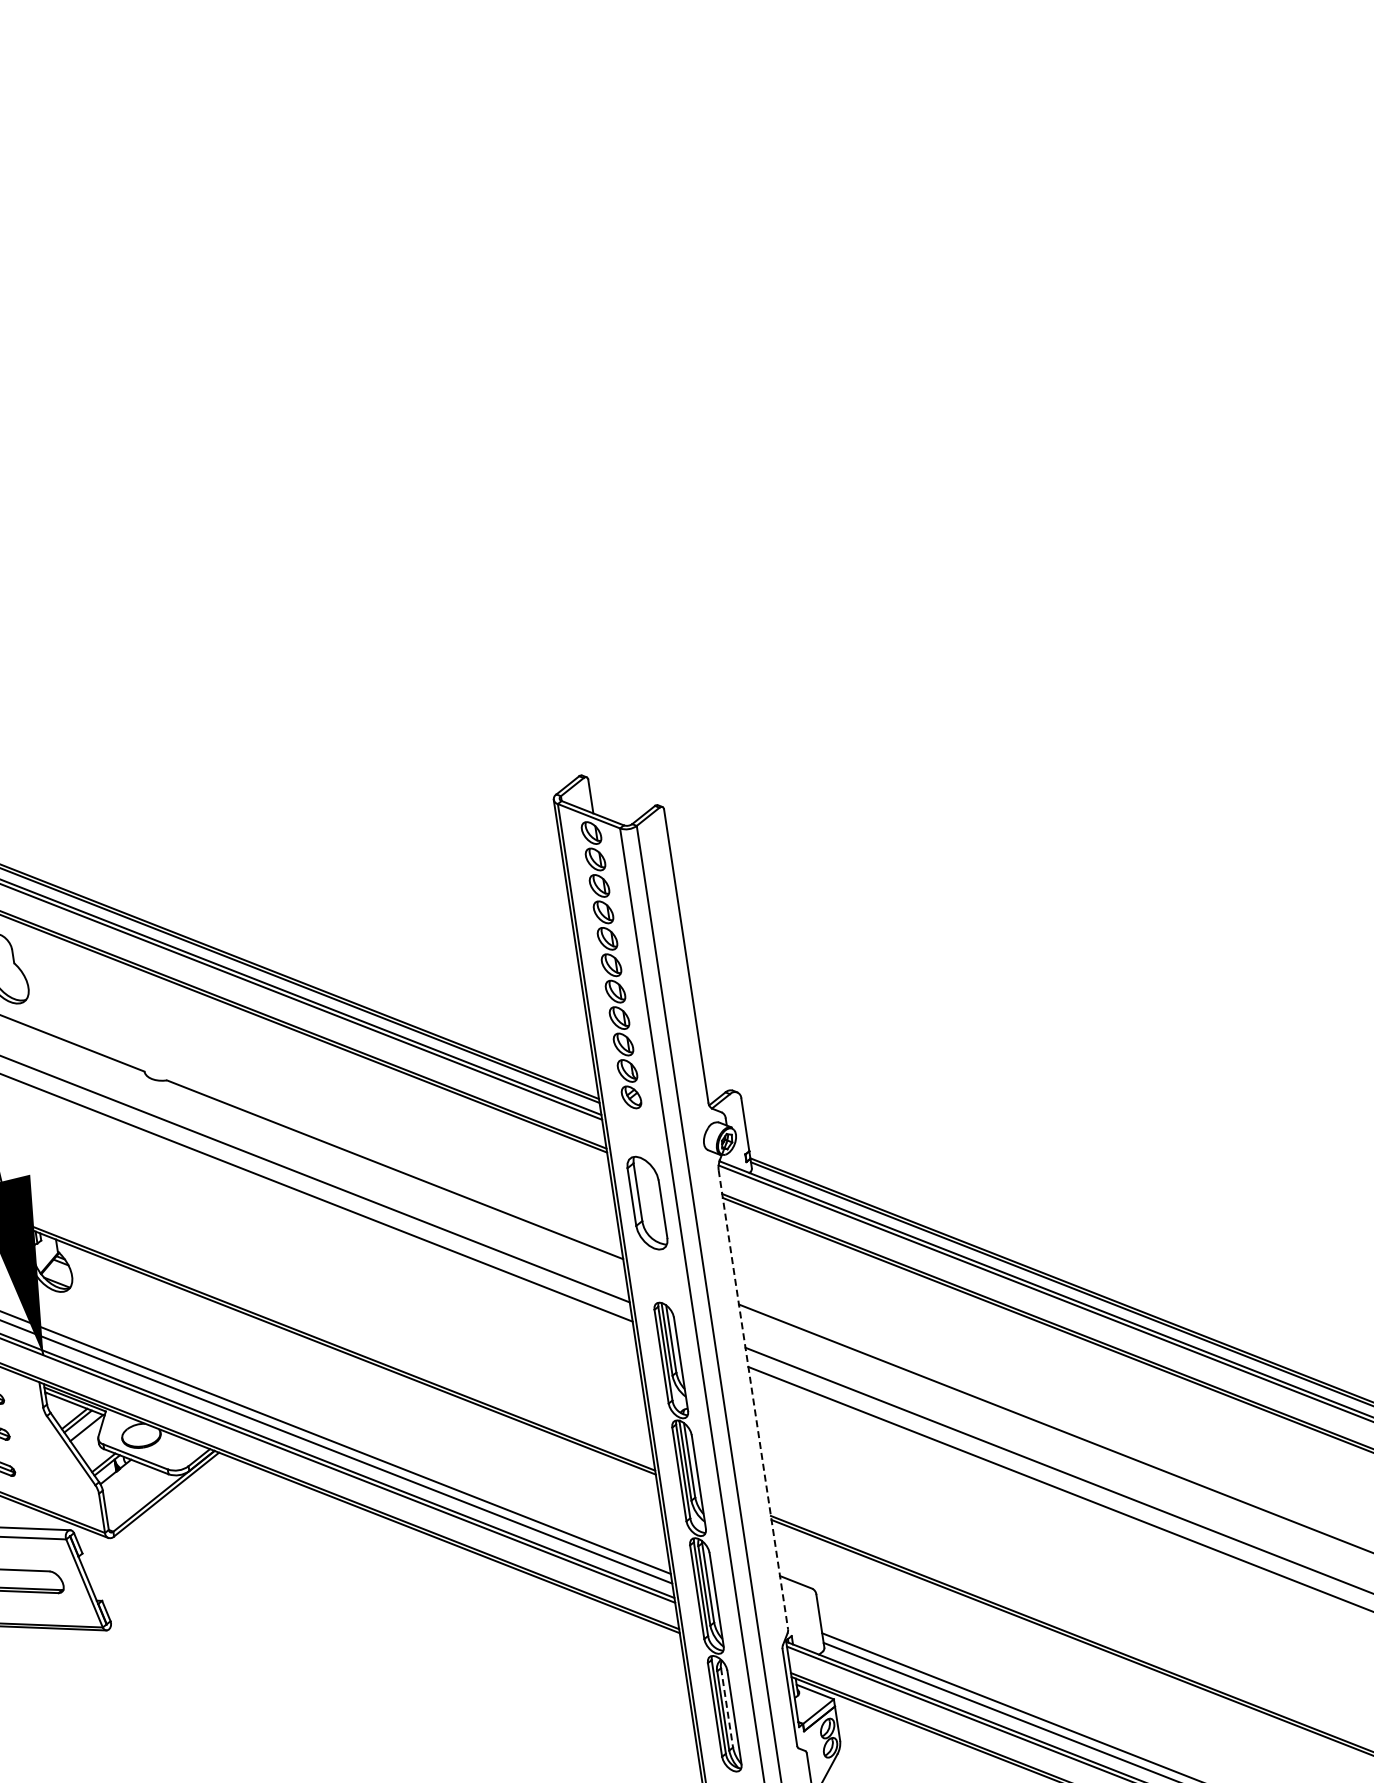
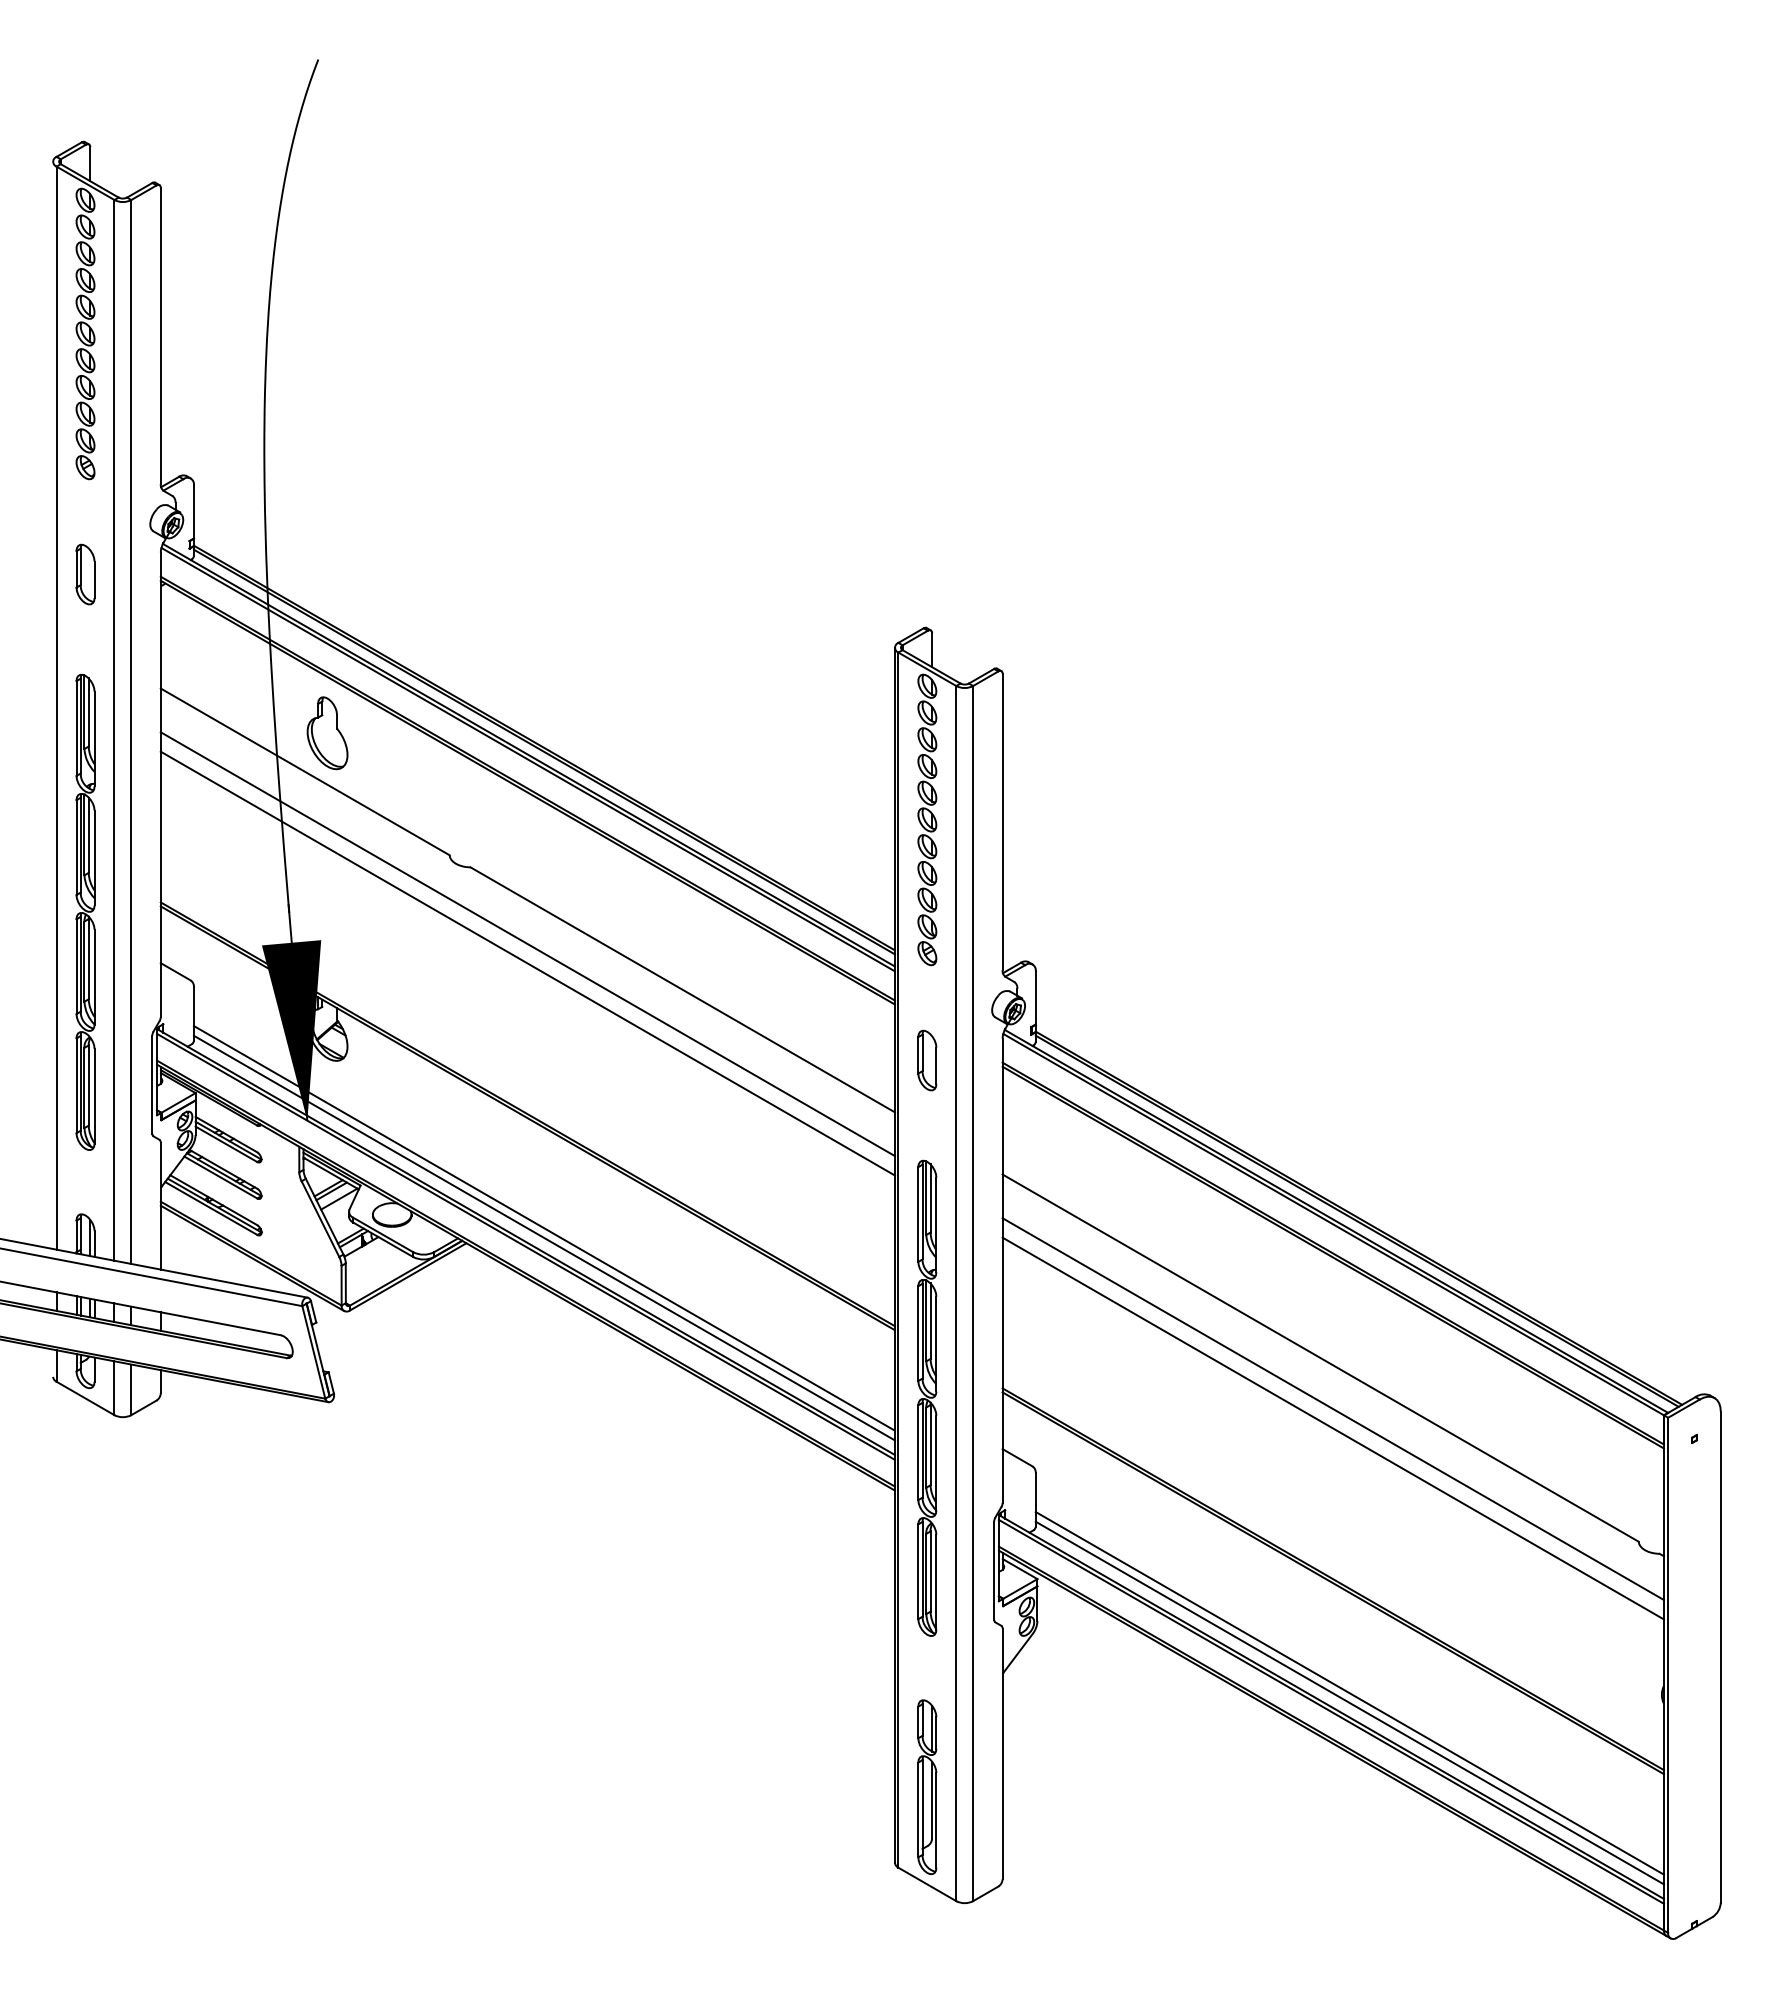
part: (647, 1203) -> (927, 1060), size x0.62
line: (753, 1400) -> (1002, 1271), dashed -> solid
line: (727, 1708) -> (930, 1572), dashed -> solid

